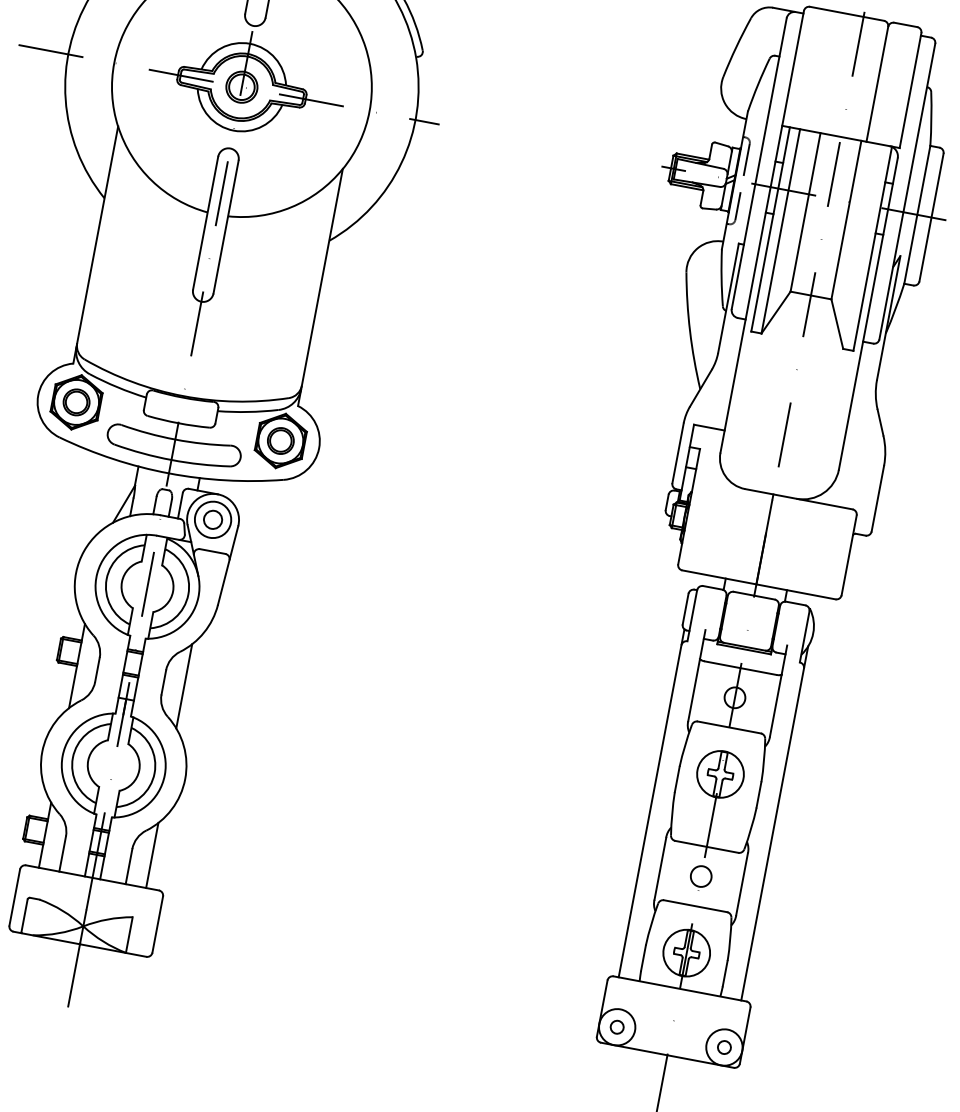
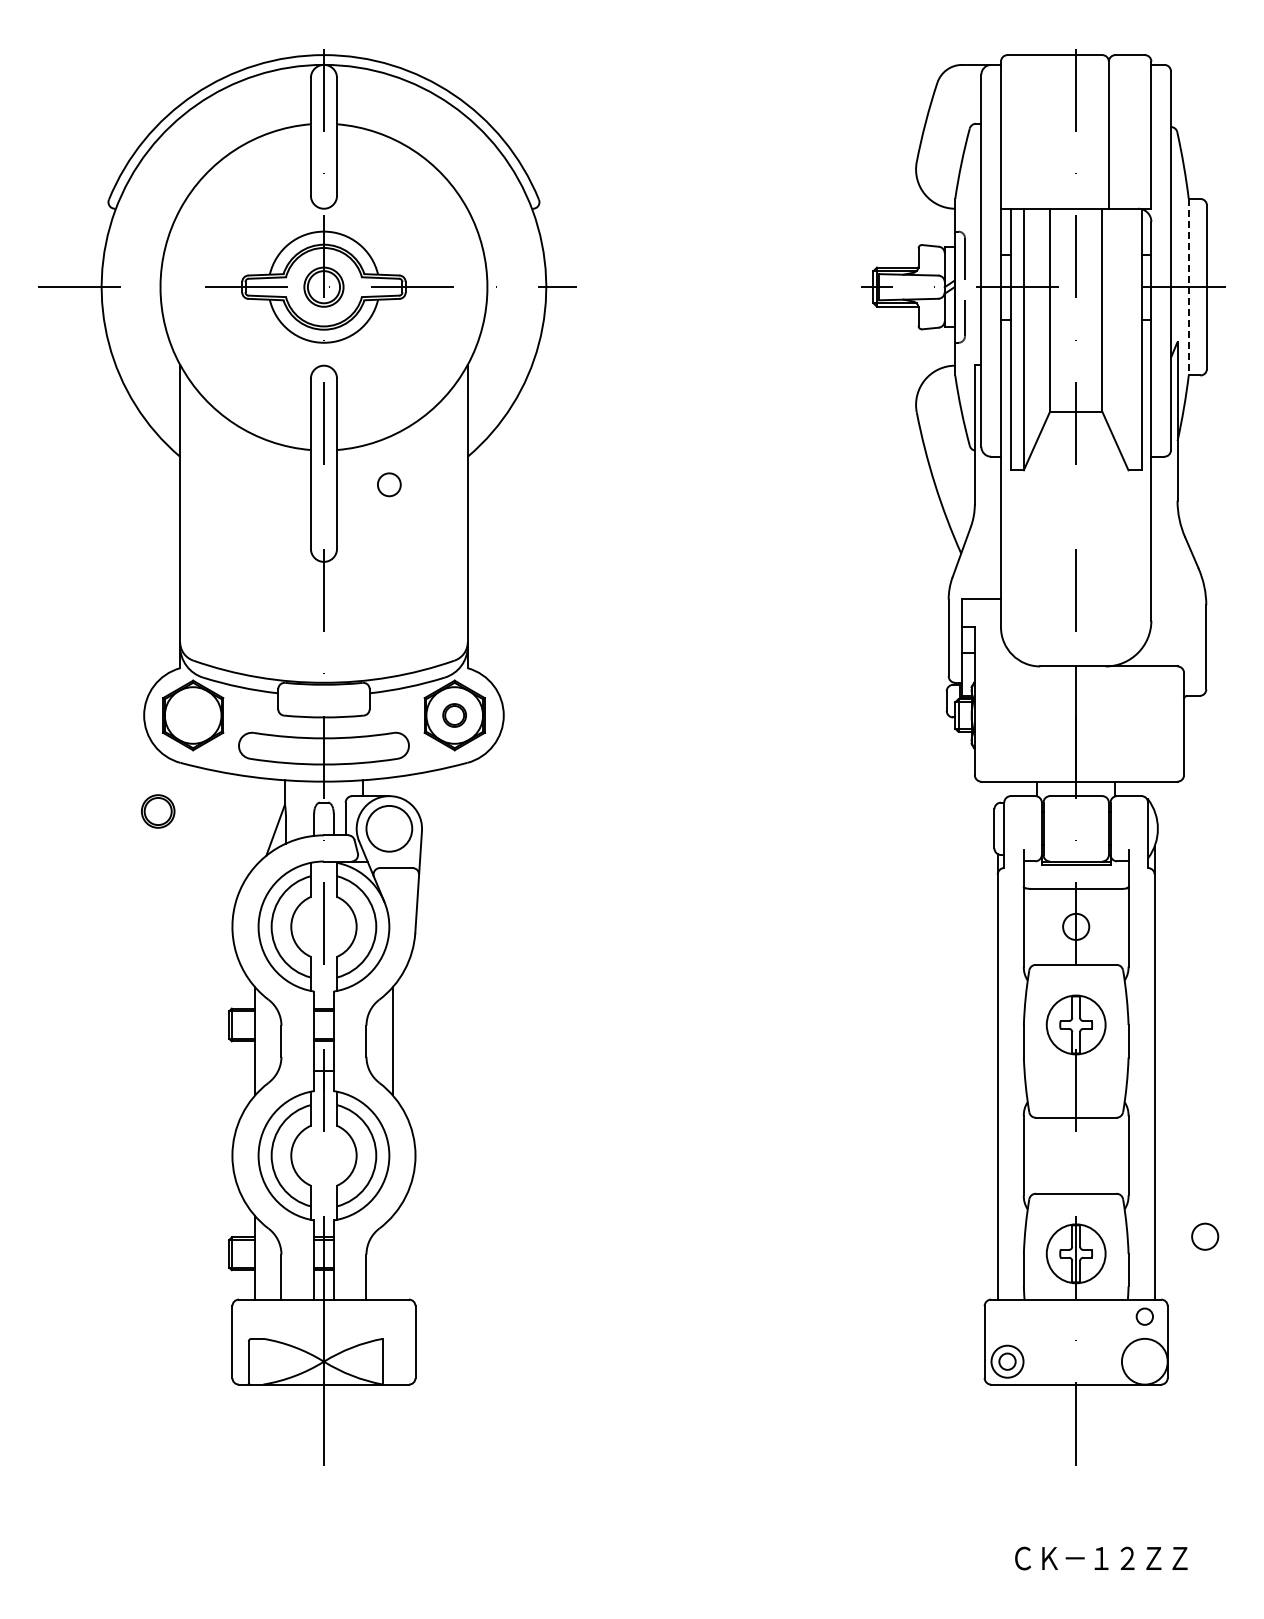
line: (917, 215) -> (1188, 287), solid -> dashed
part: (76, 402) -> (158, 811), moved
part: (280, 440) -> (454, 715), size x0.7
circle: (213, 519) -> (389, 484), moved
line: (152, 855) -> (392, 1257), removed
circle: (701, 876) -> (1205, 1236), moved
circle: (617, 1027) -> (1007, 1361), size x0.7
circle: (724, 1047) -> (1144, 1316), moved

